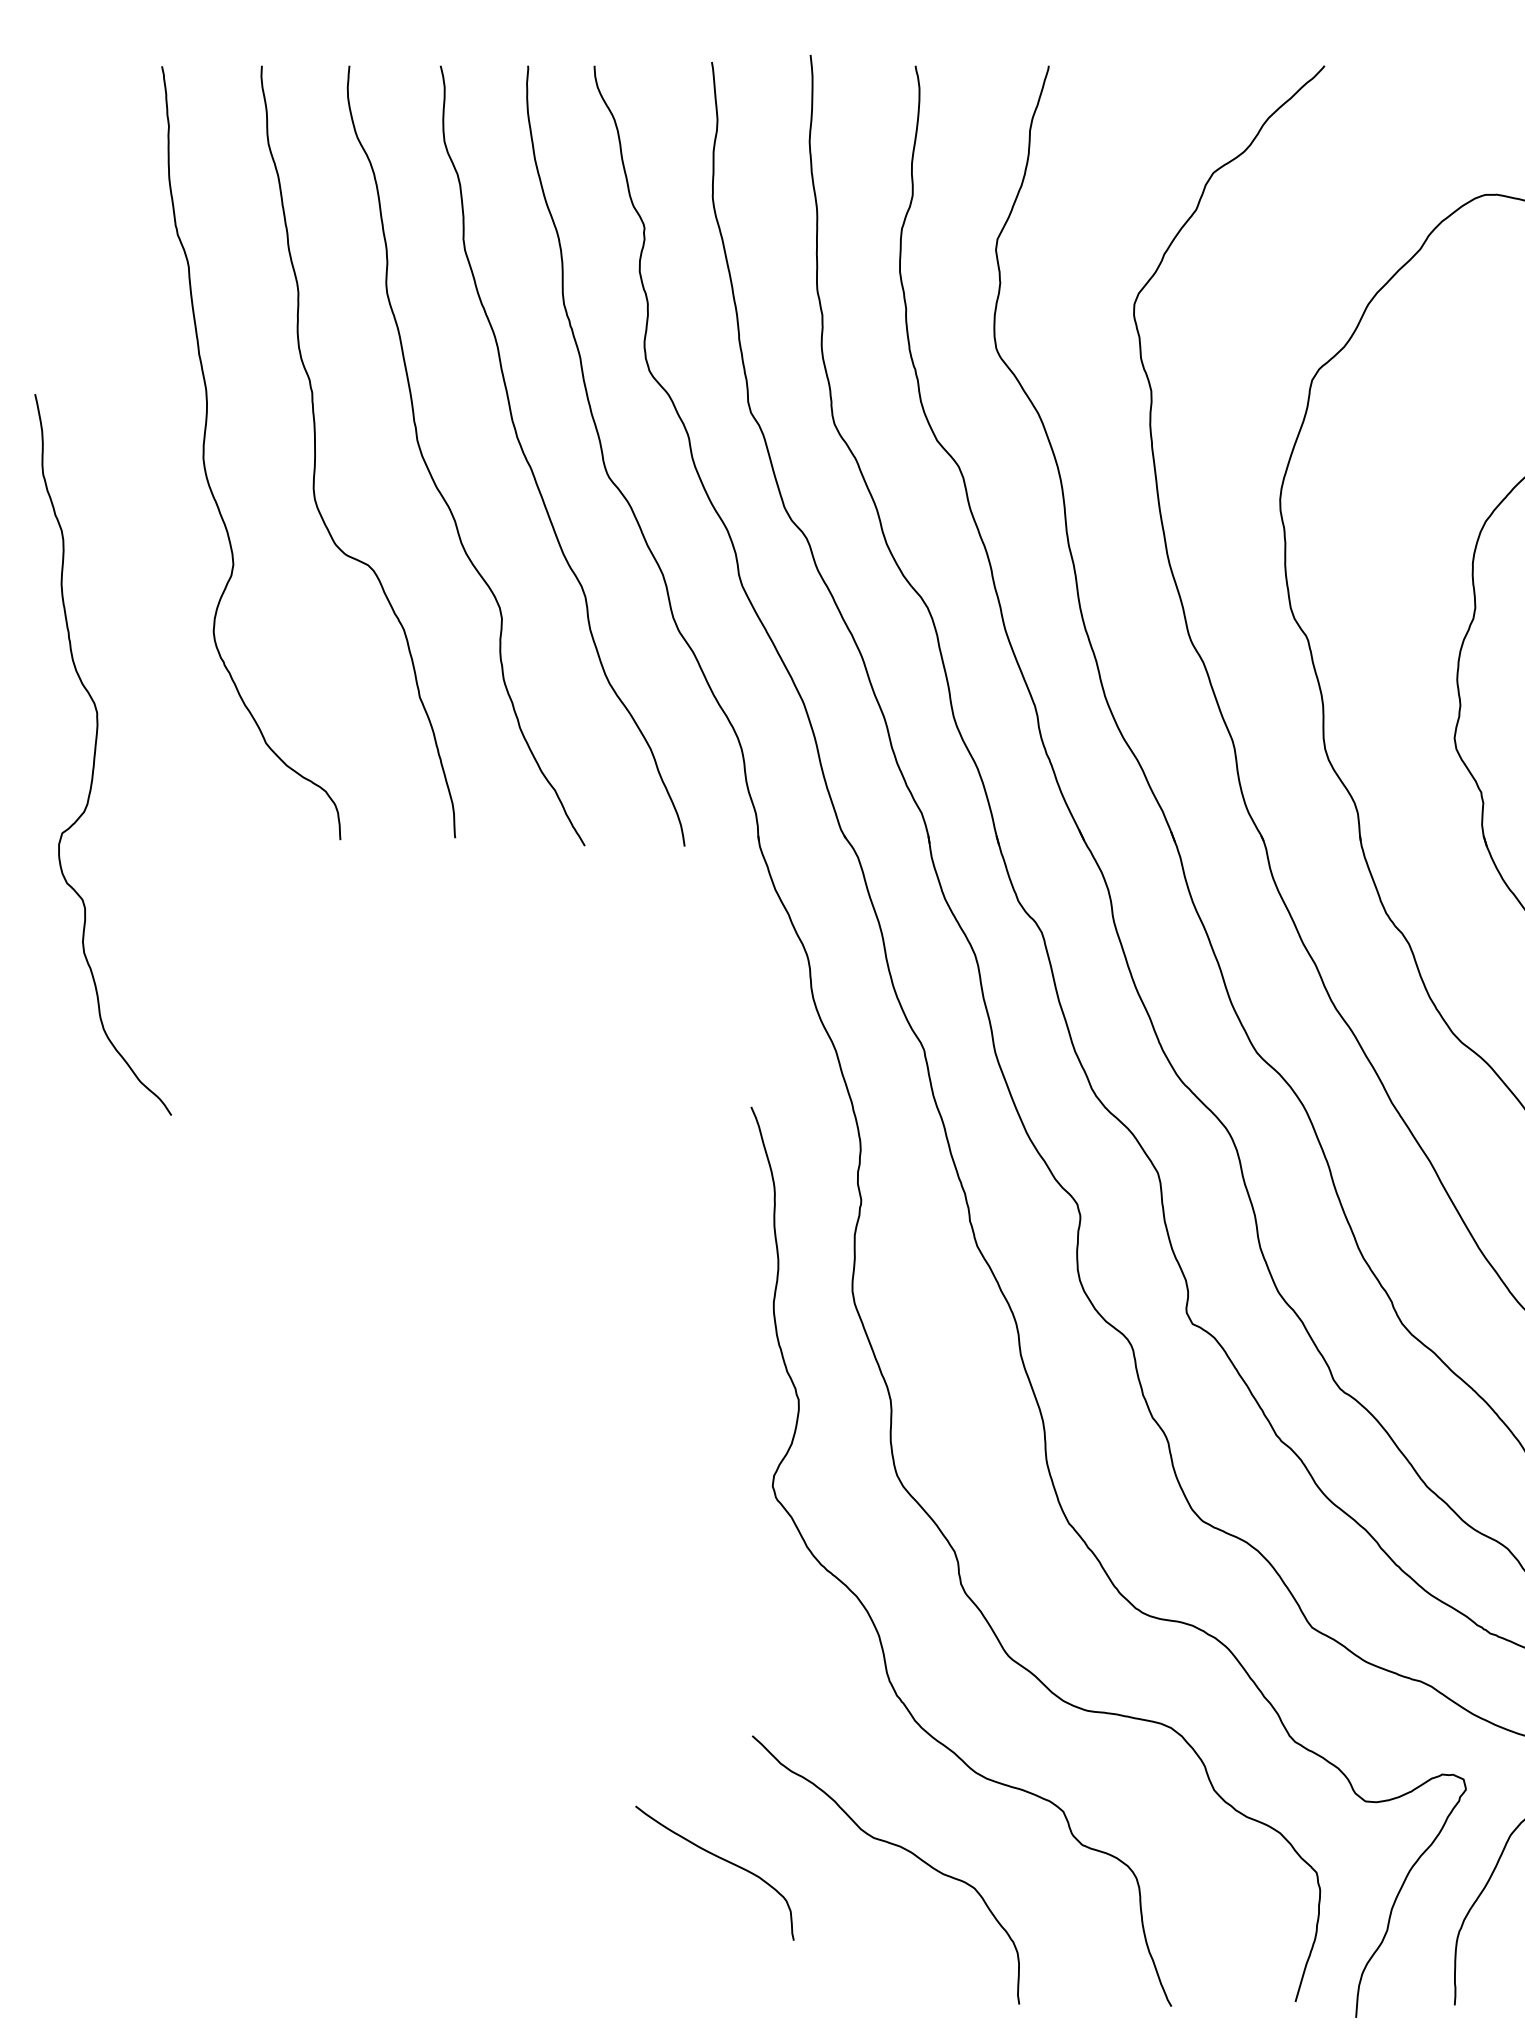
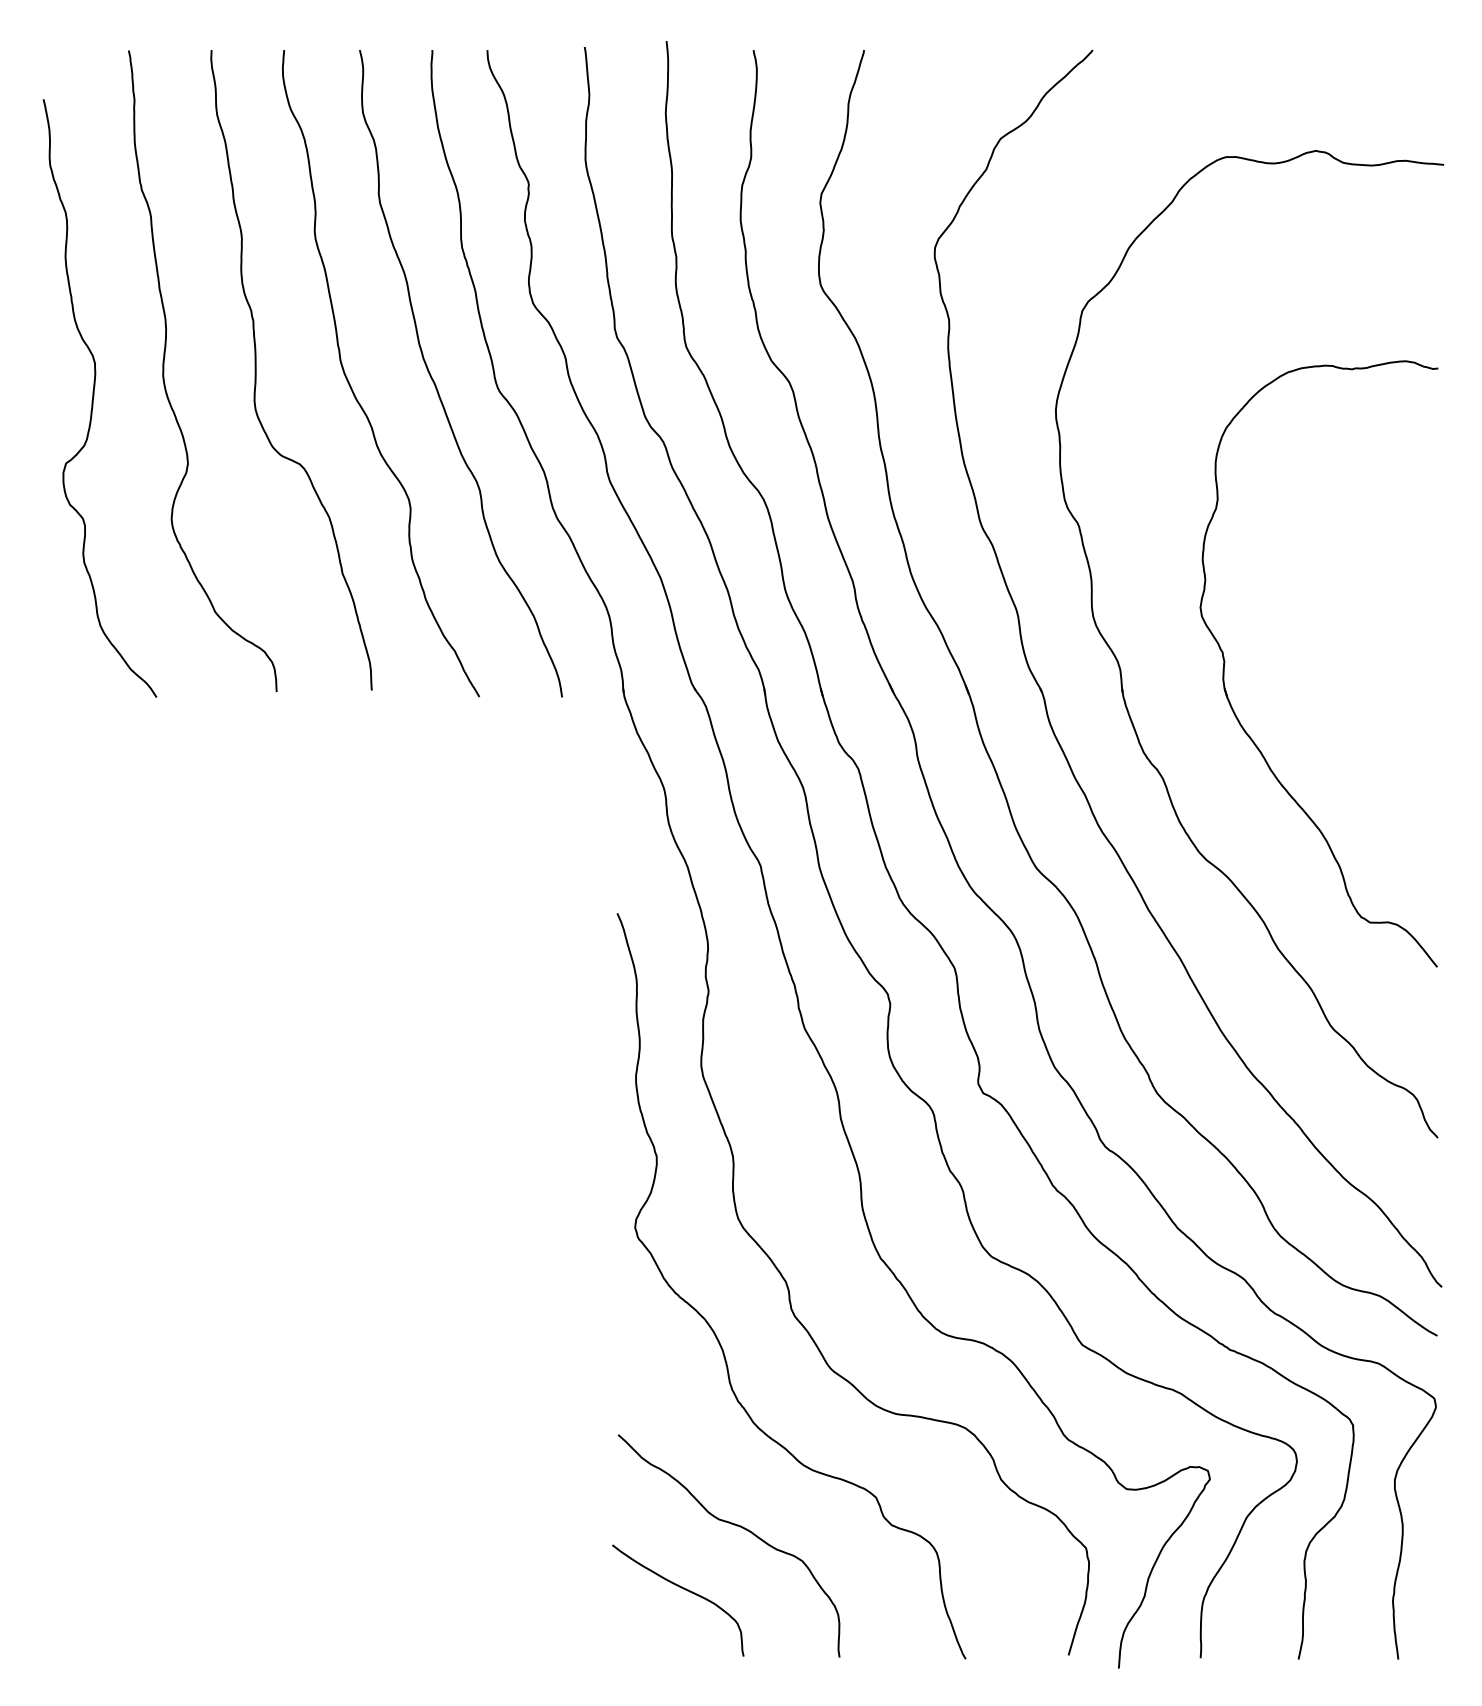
curve: (96, 753) -> (94, 397), moved
curve: (721, 1859) -> (683, 1589), moved

